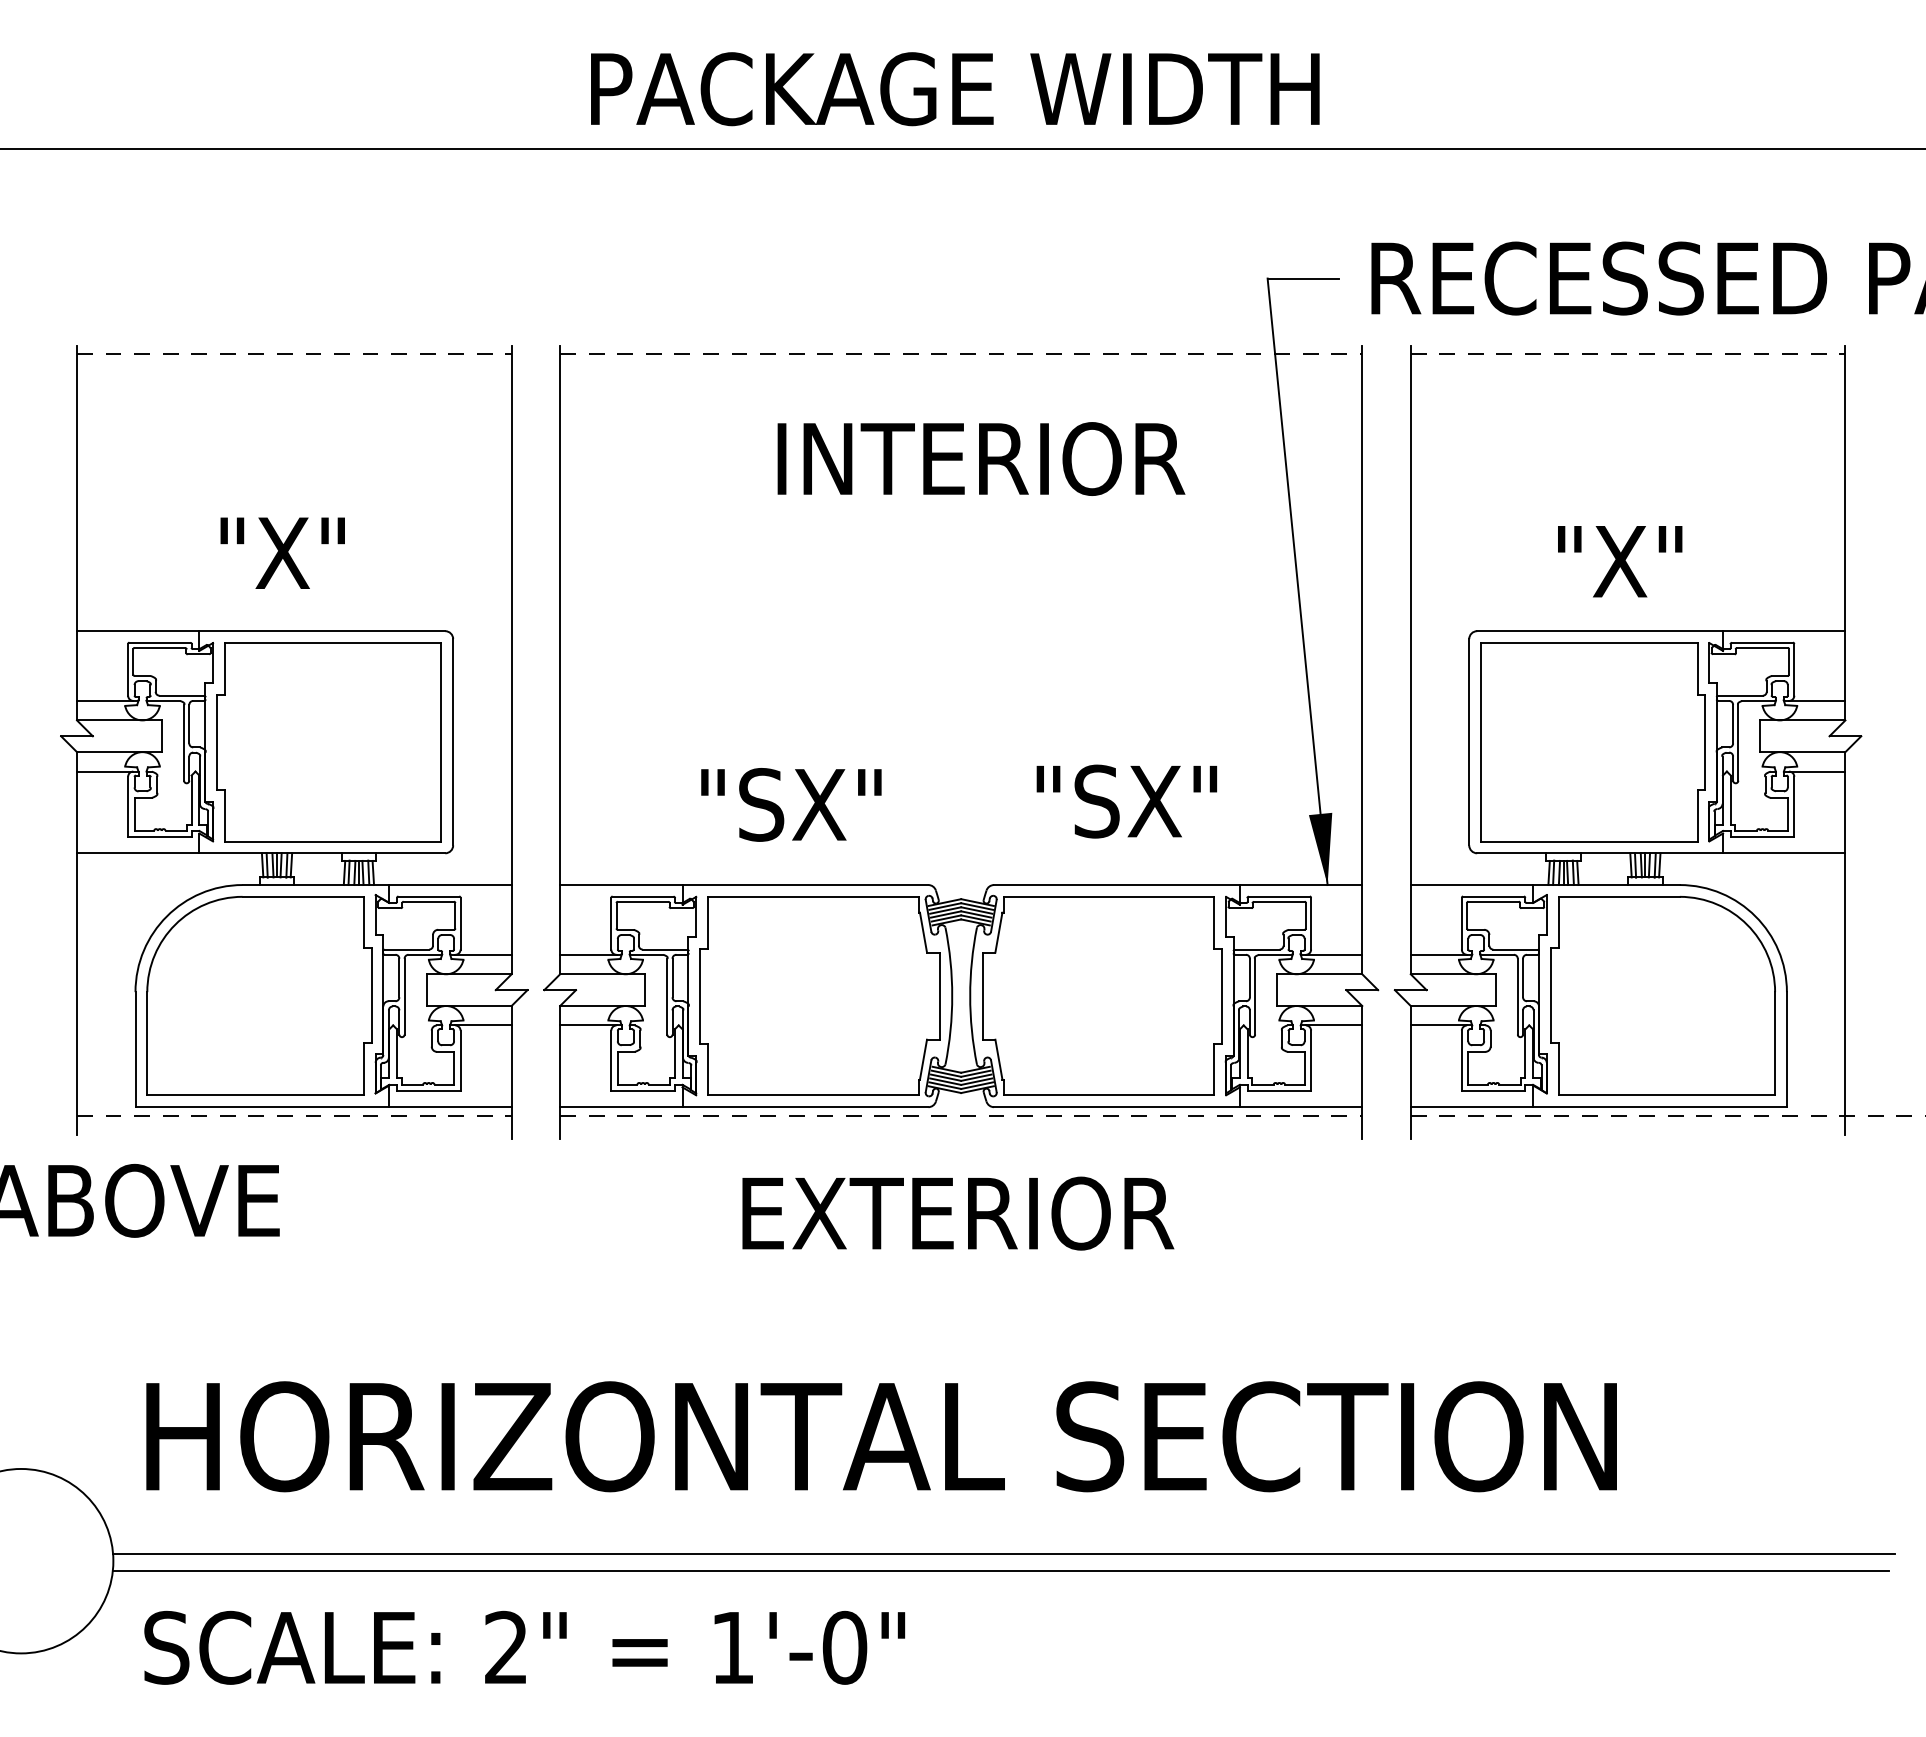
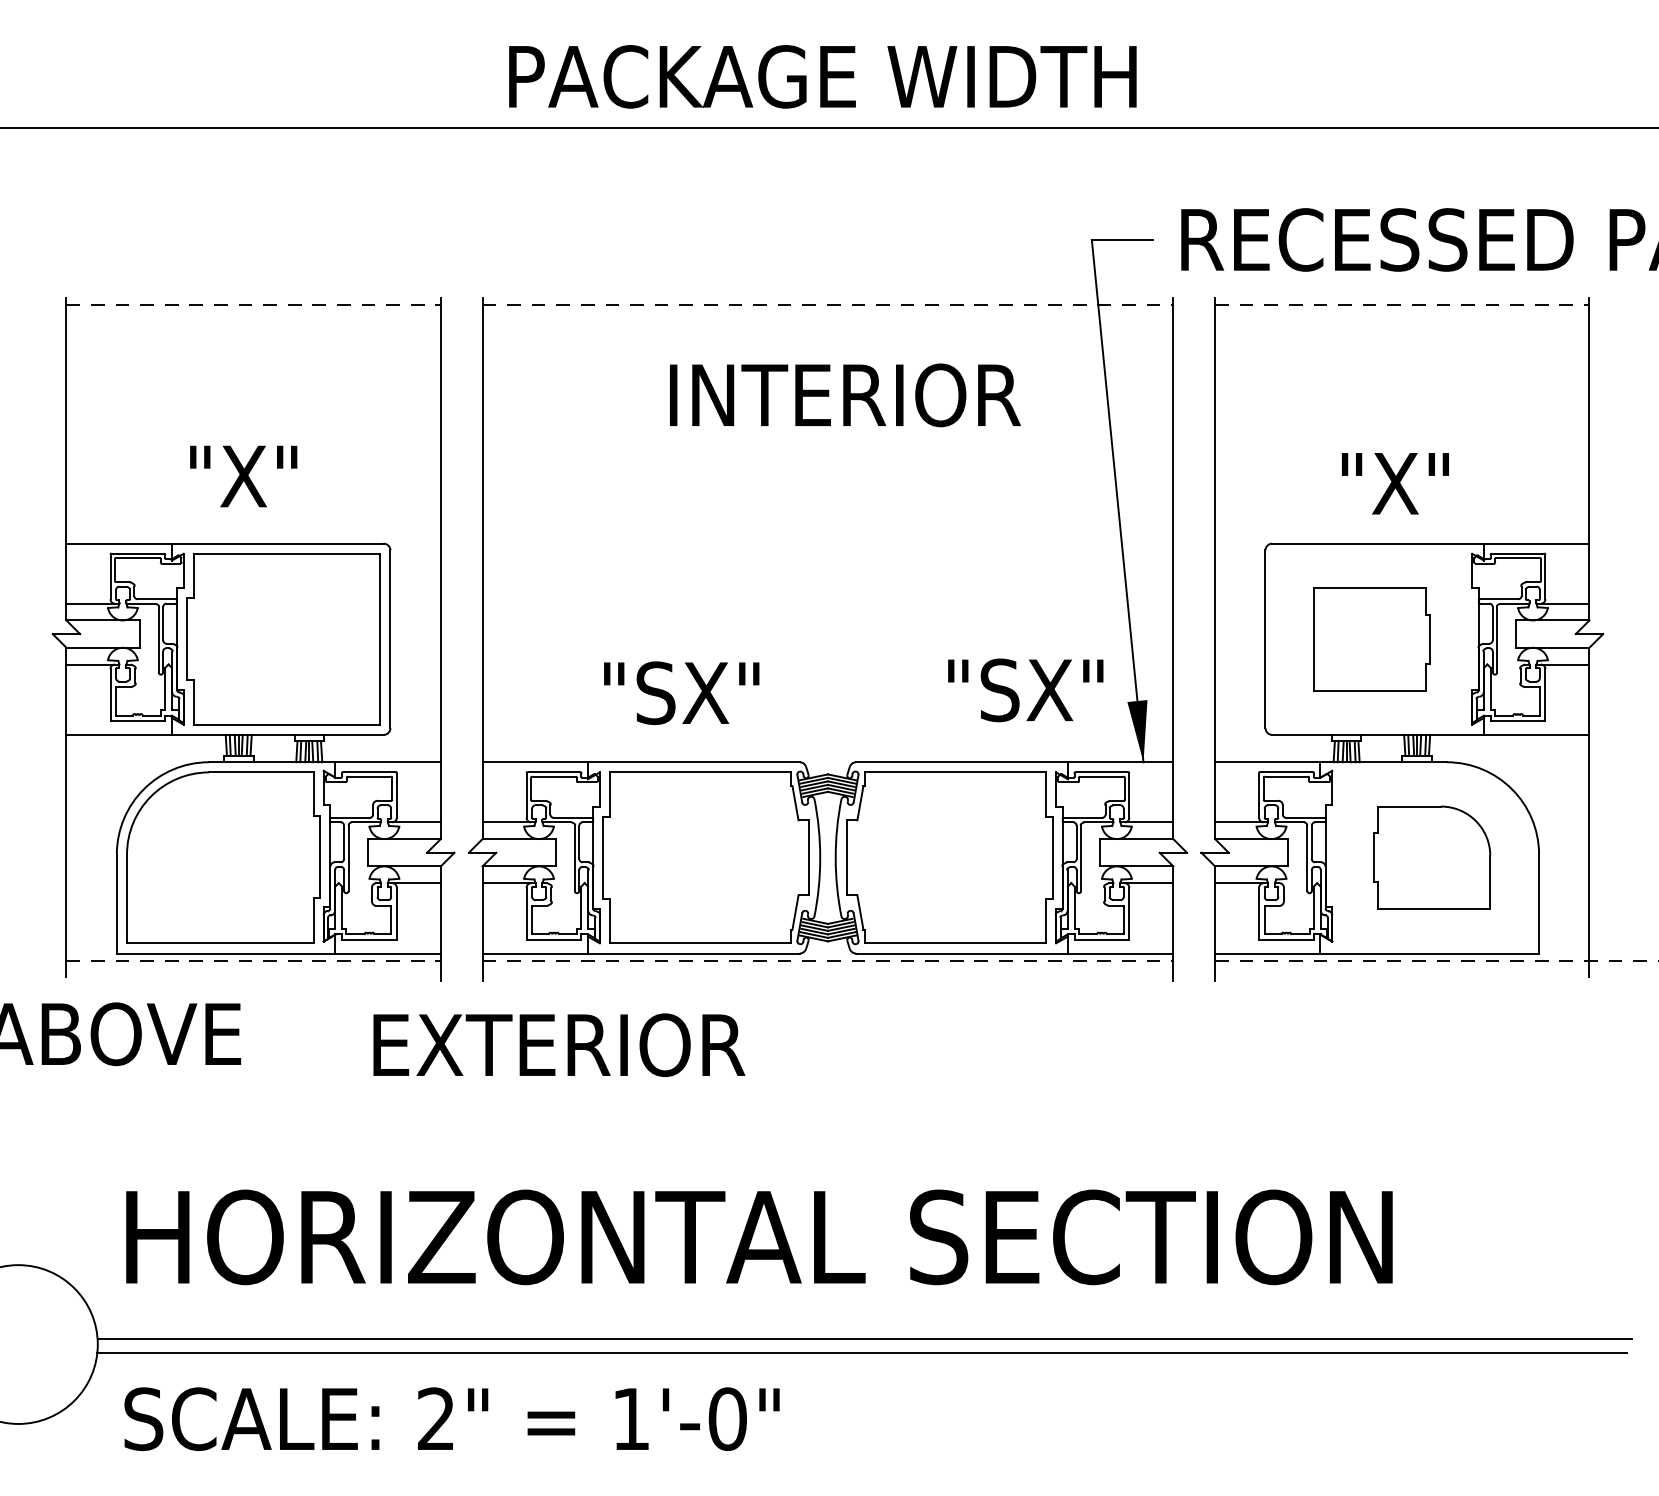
part: (1592, 742) -> (1371, 639), size x0.6
text: (1126, 801) -> (1025, 690), moved
part: (1662, 995) -> (1431, 857), size x0.6
text: (958, 1213) -> (559, 1045), moved

